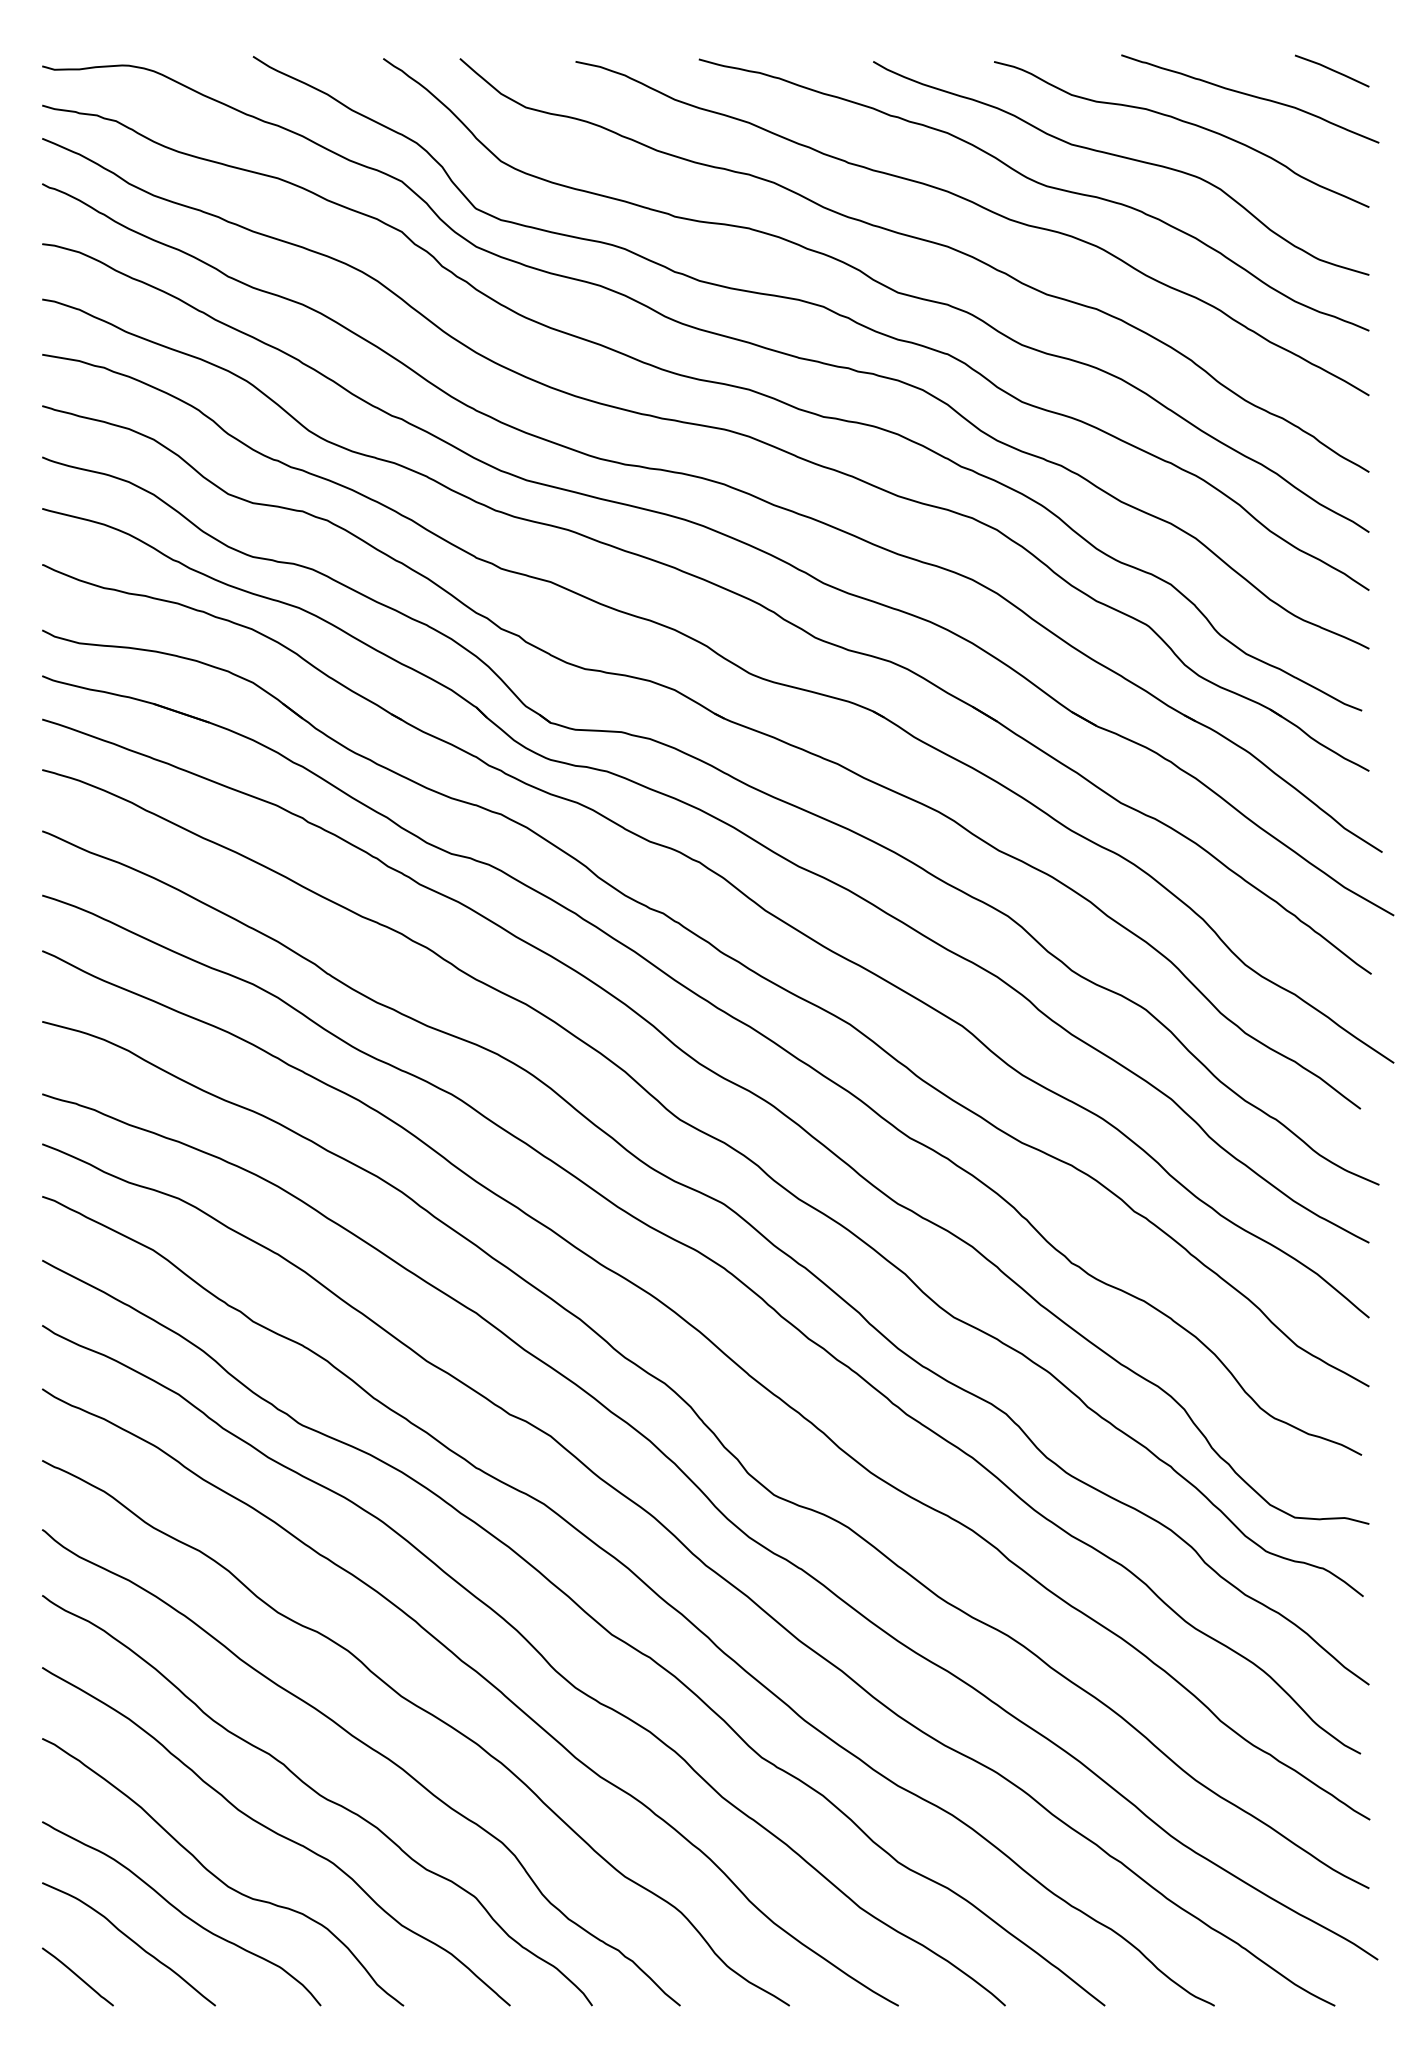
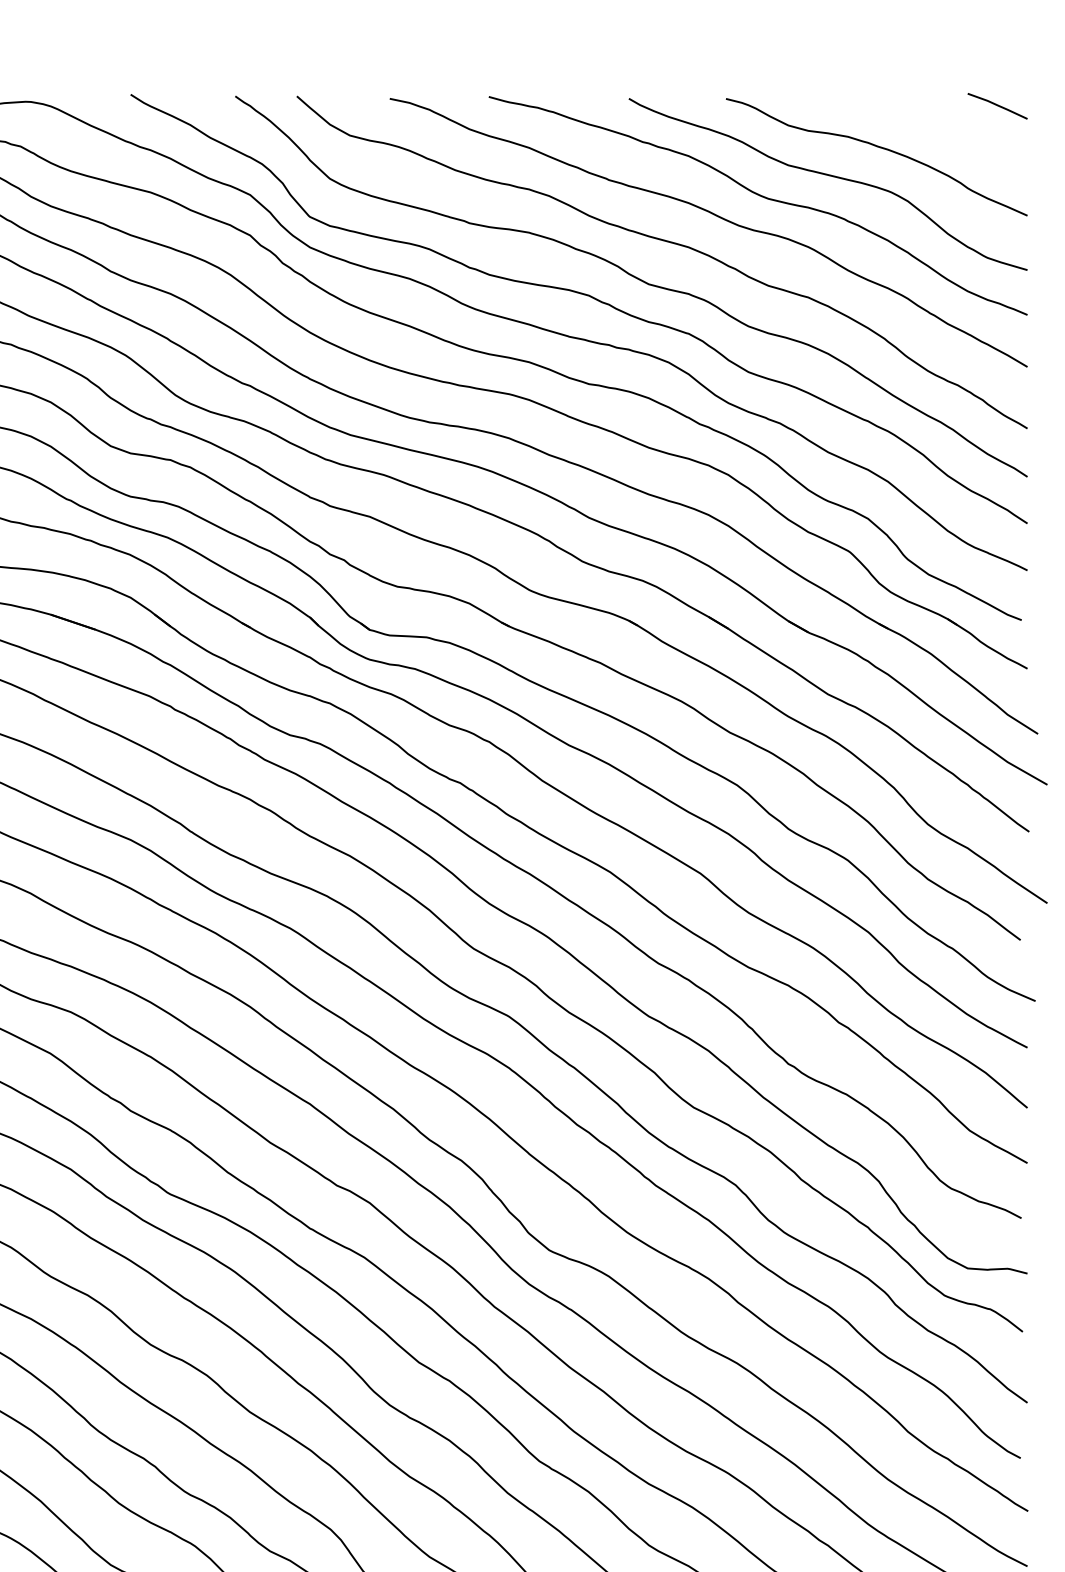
curve: (1250, 96) -> (932, 126), removed

